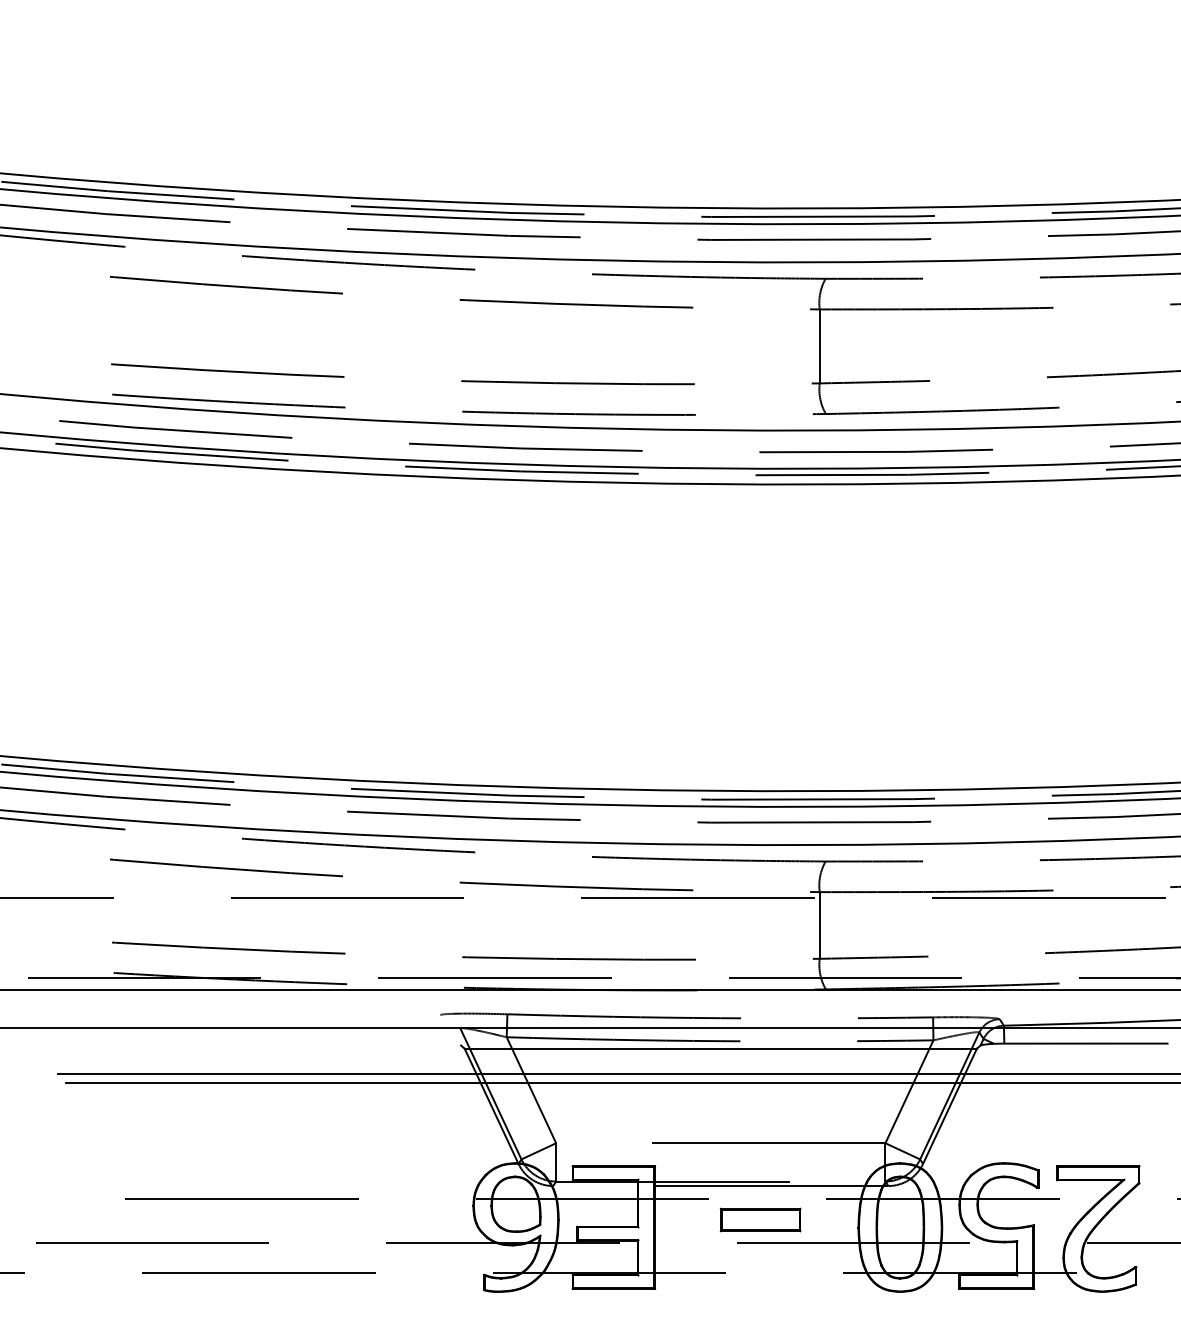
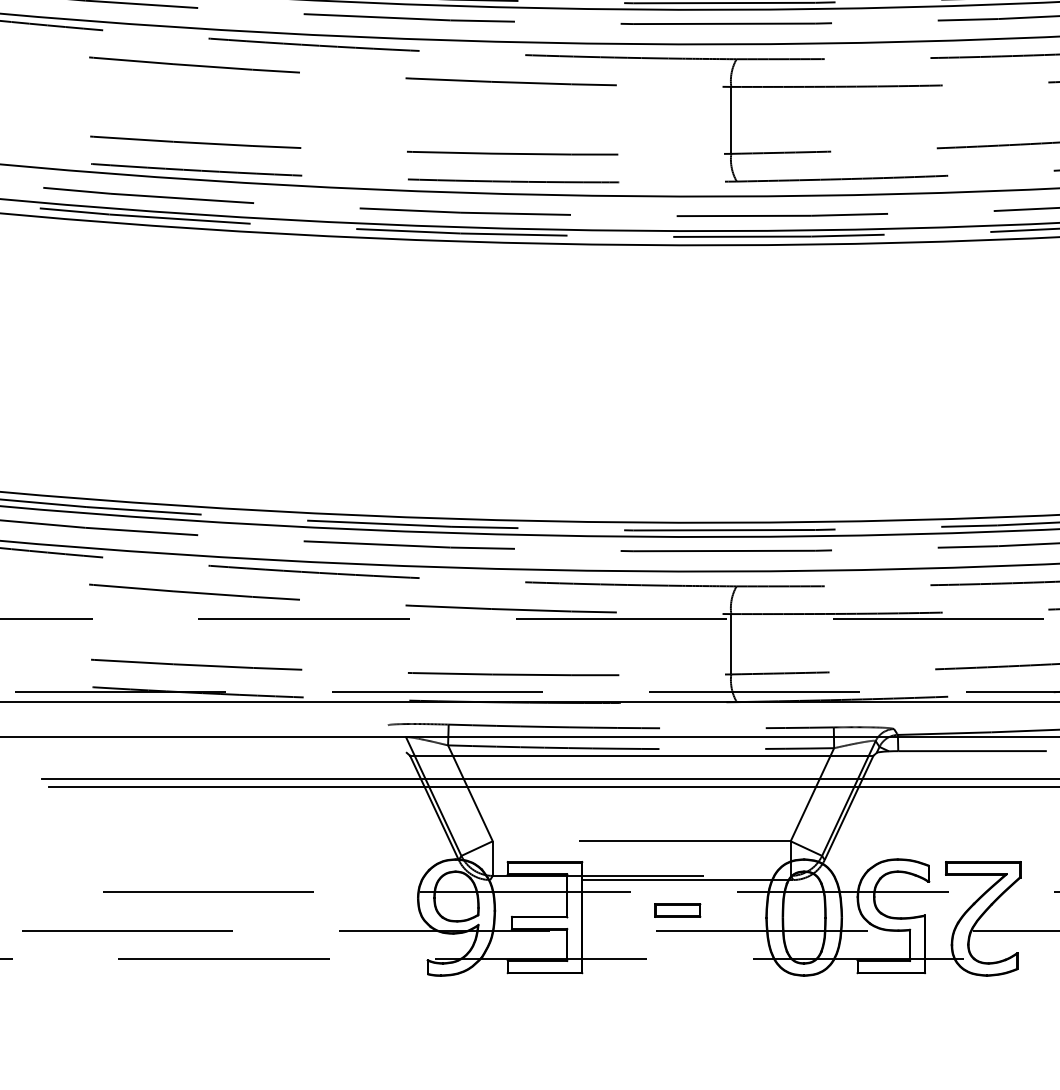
part: (760, 1219) -> (677, 910), size x0.62

